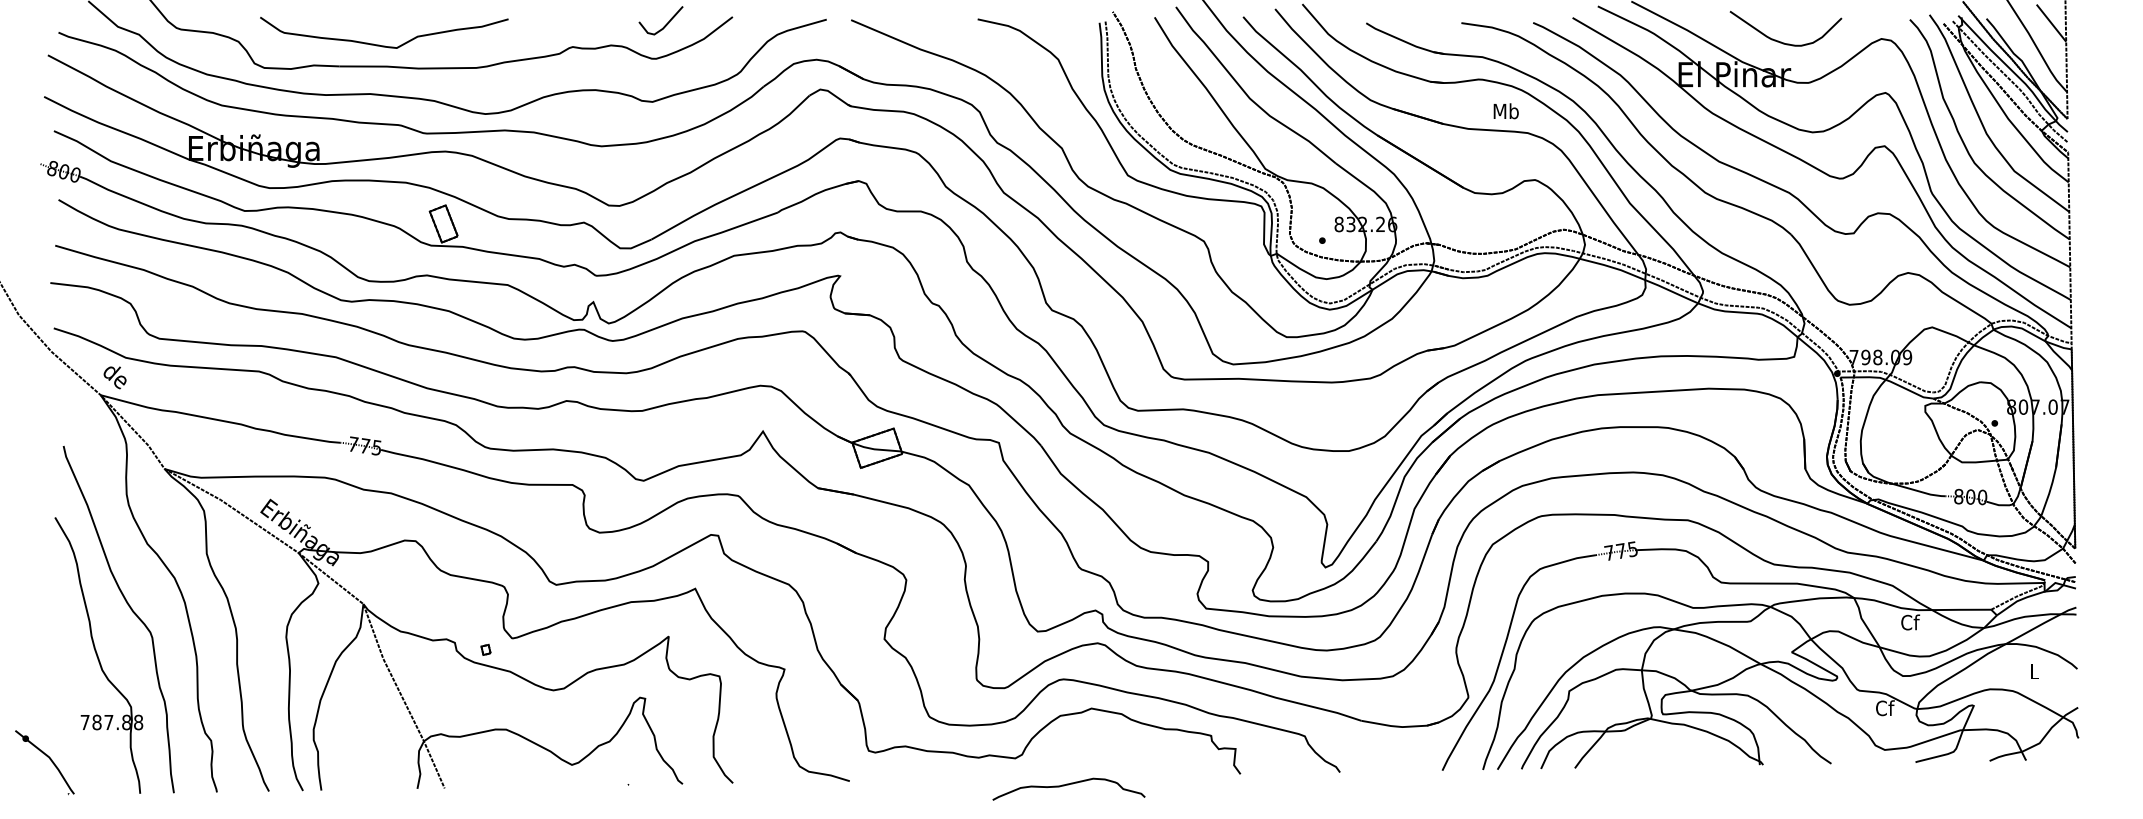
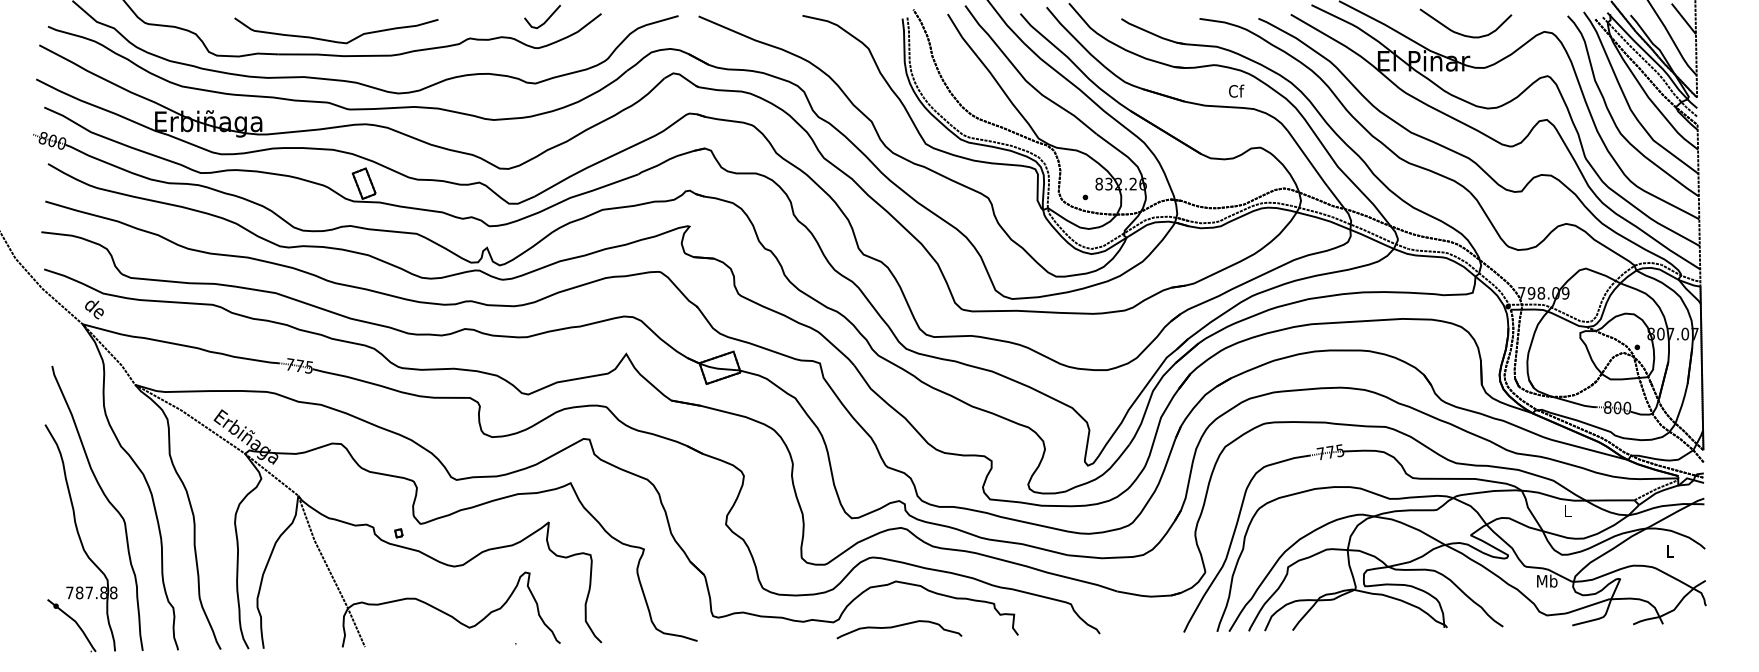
curve: (381, 44) -> (334, 40), moved
text: (1506, 110) -> (1236, 90), Mb -> Cf
text: (1909, 622) -> (1567, 510), Cf -> L
text: (1885, 707) -> (1547, 580), Cf -> Mb
part: (44, 762) -> (71, 625), moved
curve: (1069, 785) -> (899, 626), moved

